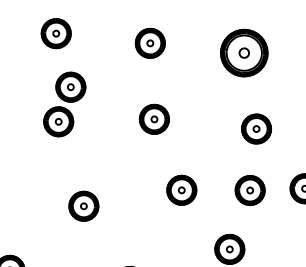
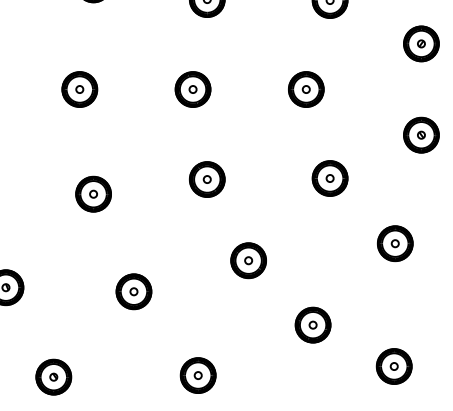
part: (244, 53) -> (306, 89), size x0.62
part: (70, 87) -> (103, 151), removed
part: (249, 190) -> (329, 252), removed

